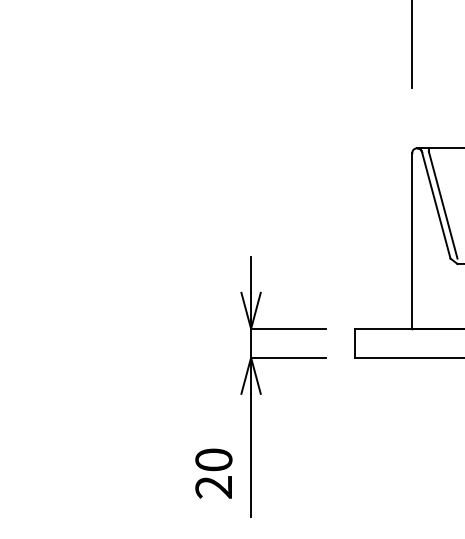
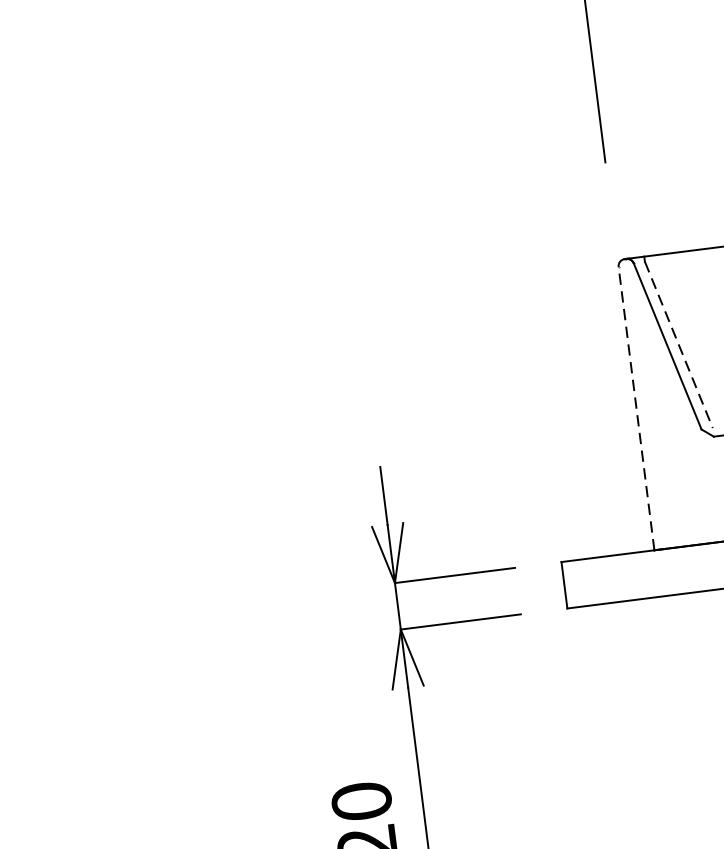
line: (443, 205) -> (679, 345), solid -> dashed
line: (412, 240) -> (636, 408), solid -> dashed

